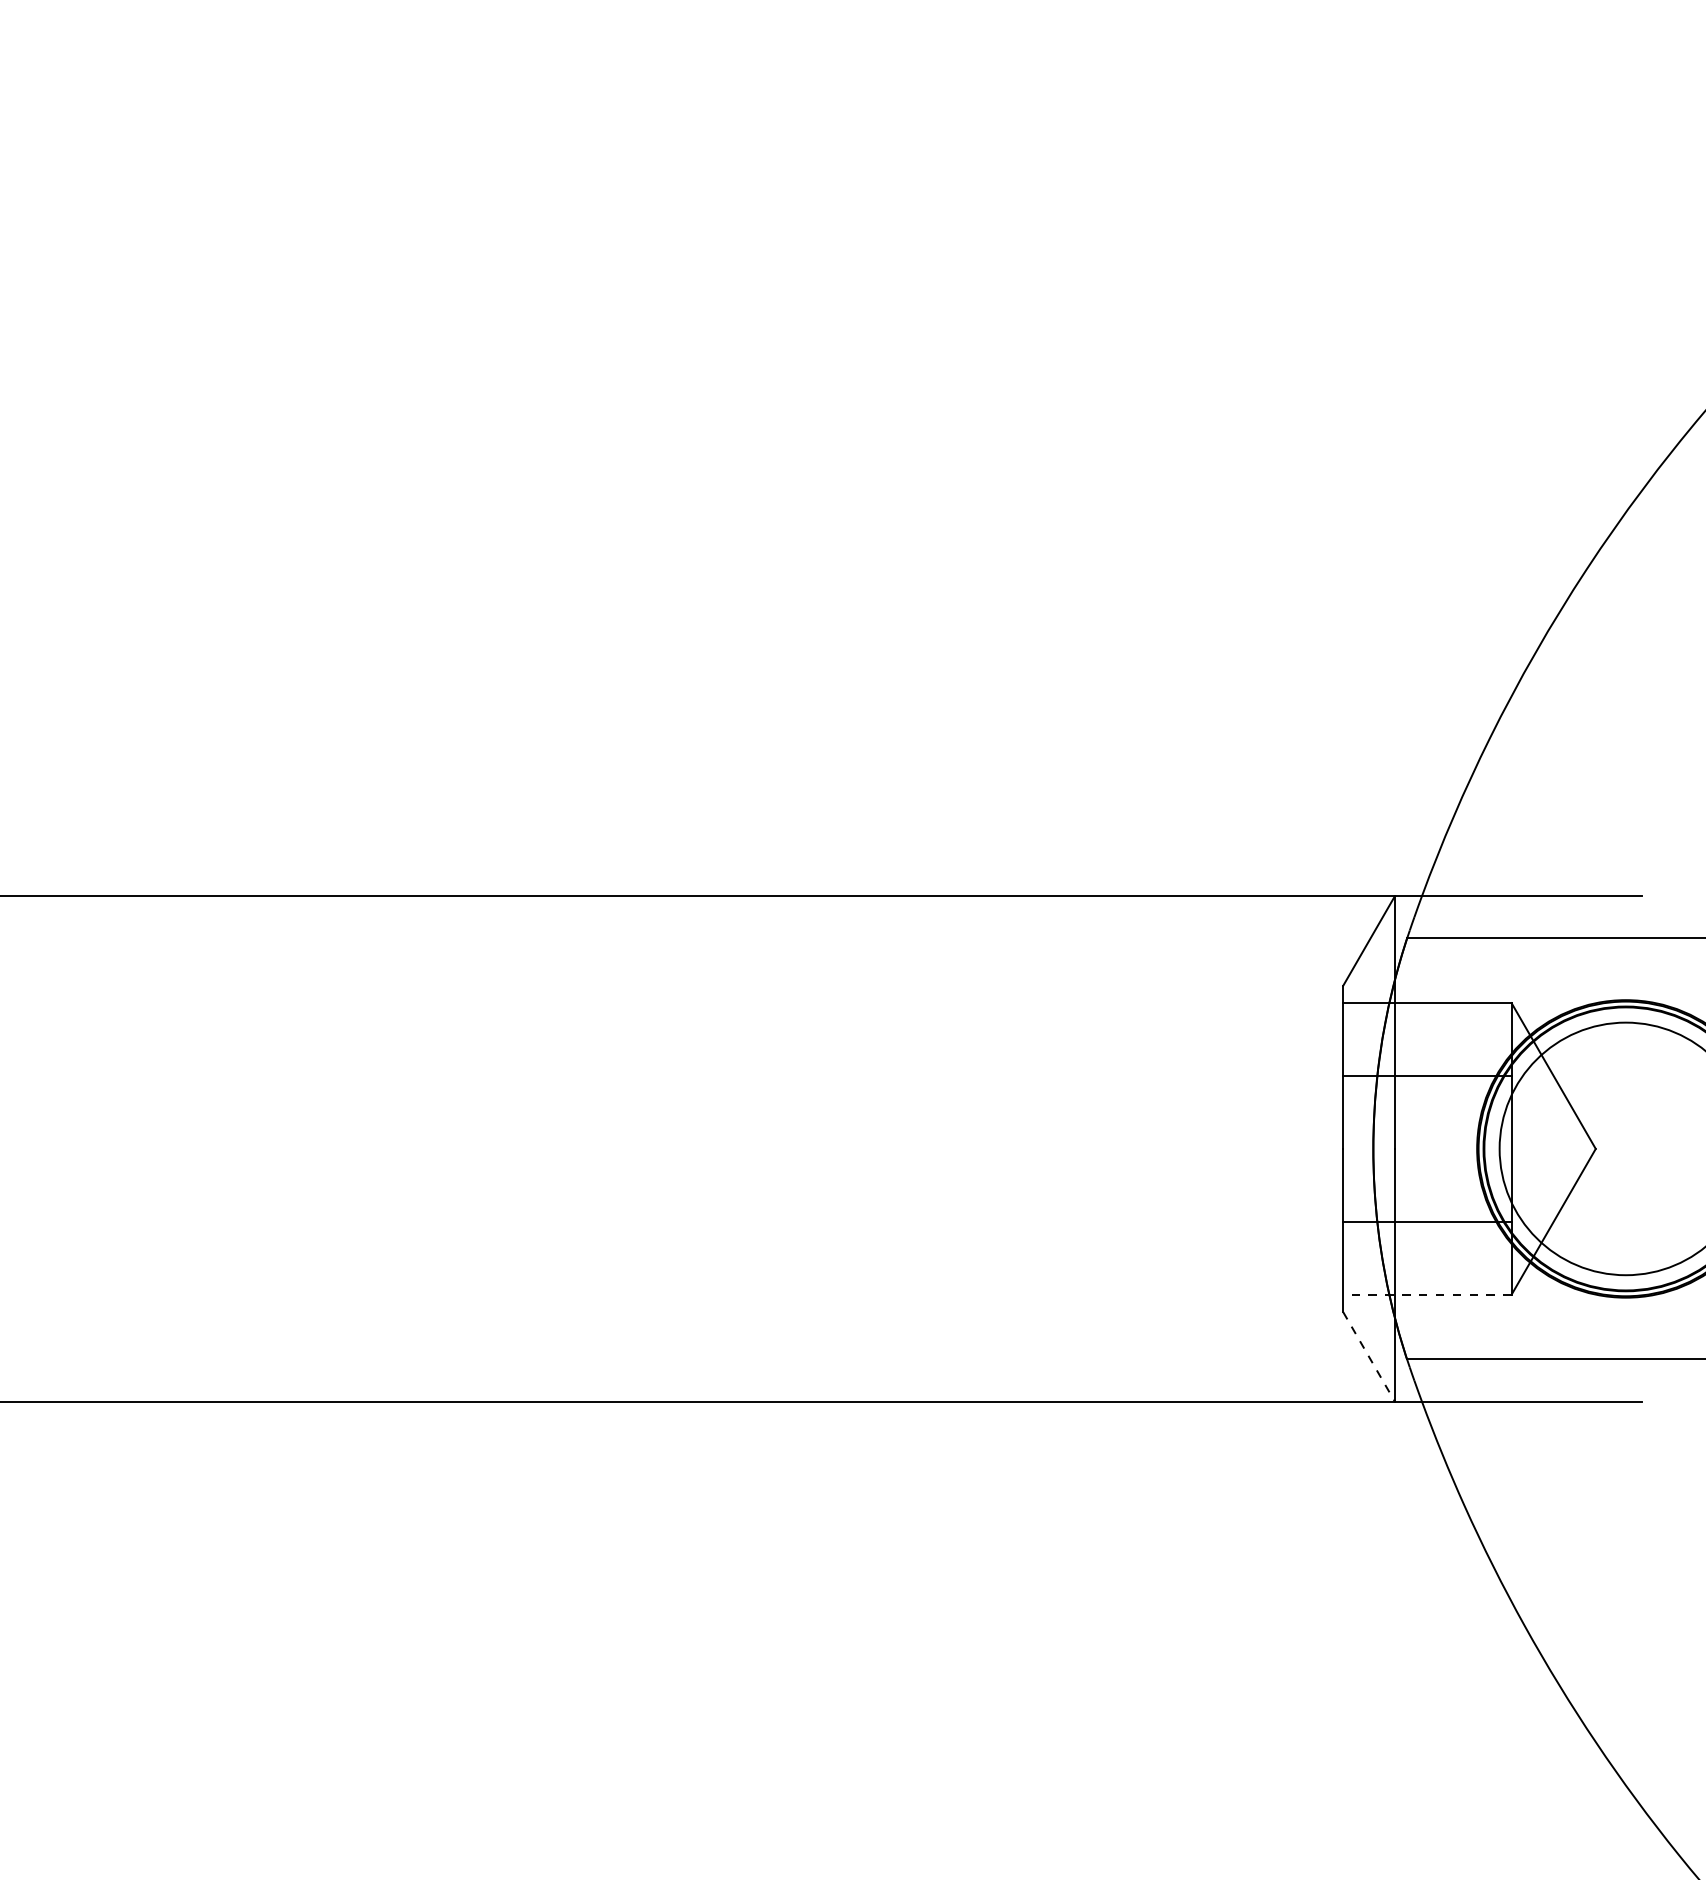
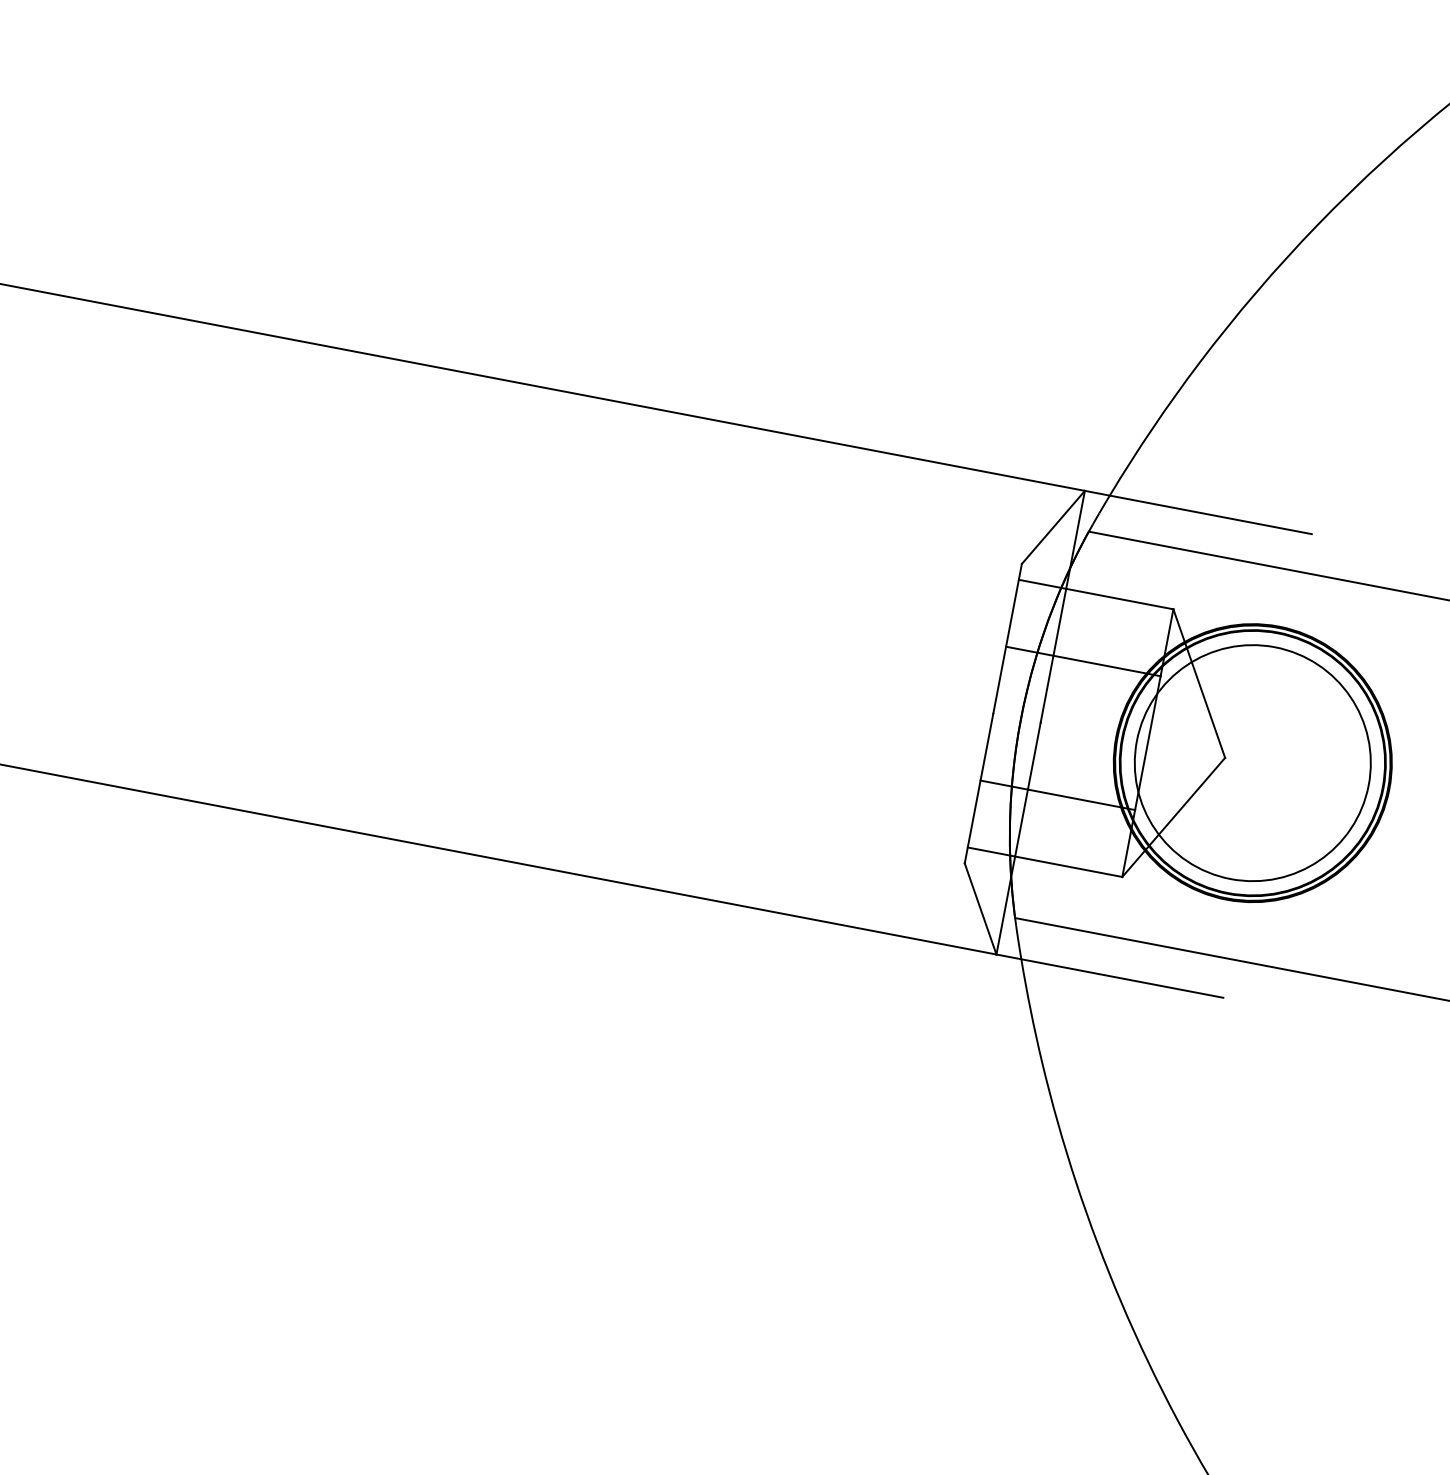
line: (1426, 1294) -> (1044, 861), dashed -> solid
line: (1369, 1356) -> (981, 908), dashed -> solid

